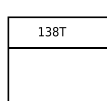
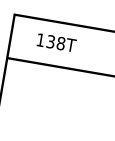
text: (52, 31) -> (56, 42), moved

